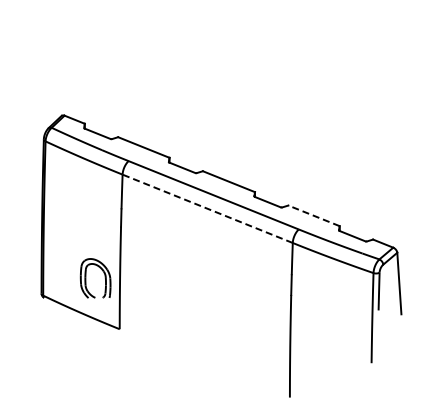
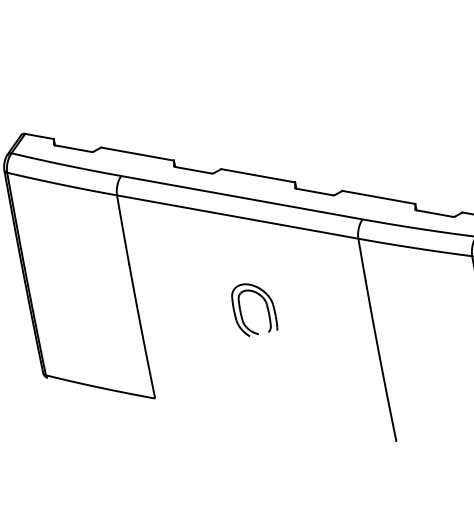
line: (207, 208) -> (237, 216), dashed -> solid
line: (314, 215) -> (379, 196), dashed -> solid
part: (86, 278) -> (241, 311), moved

